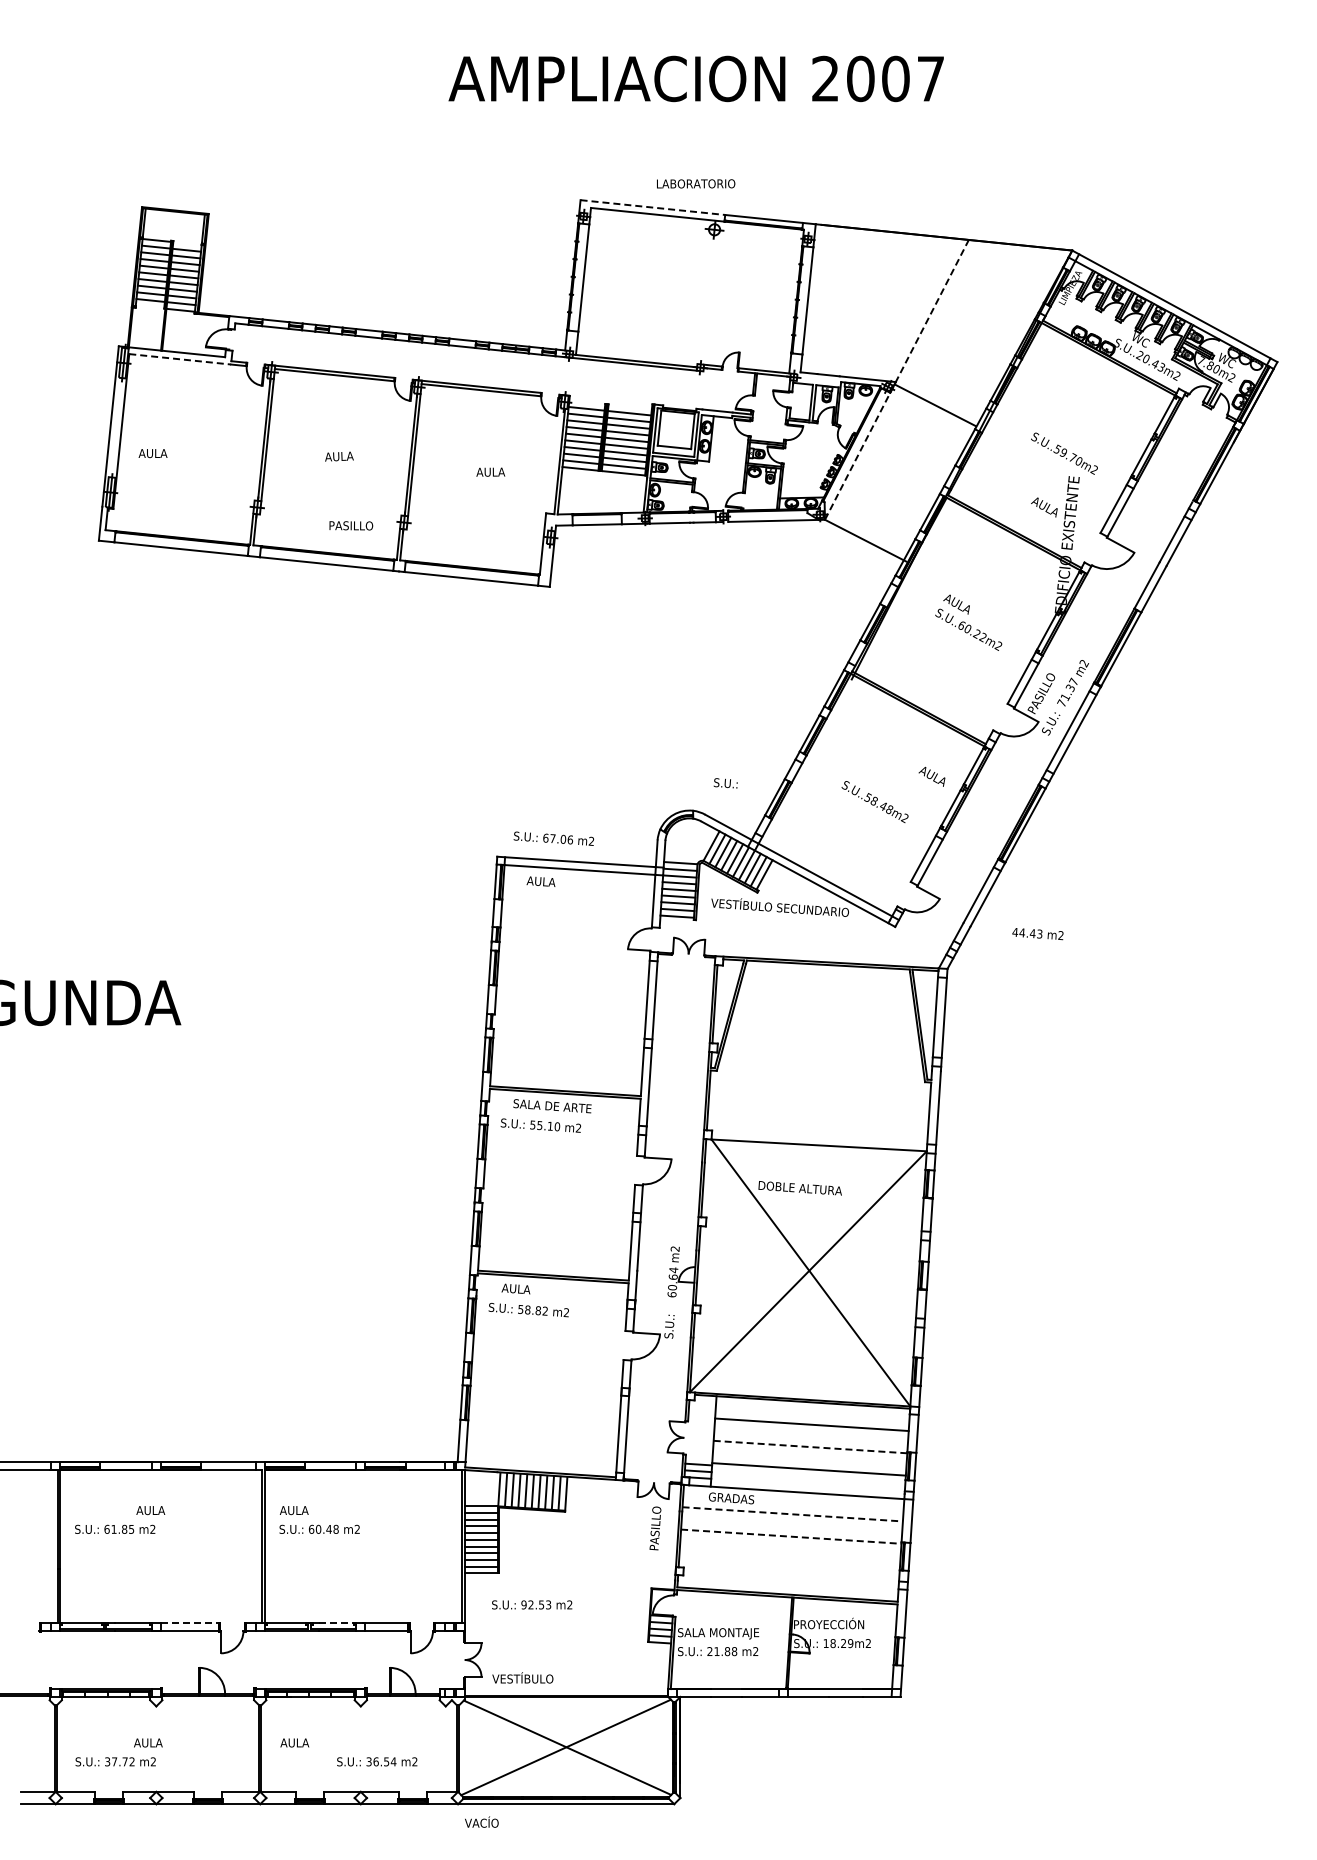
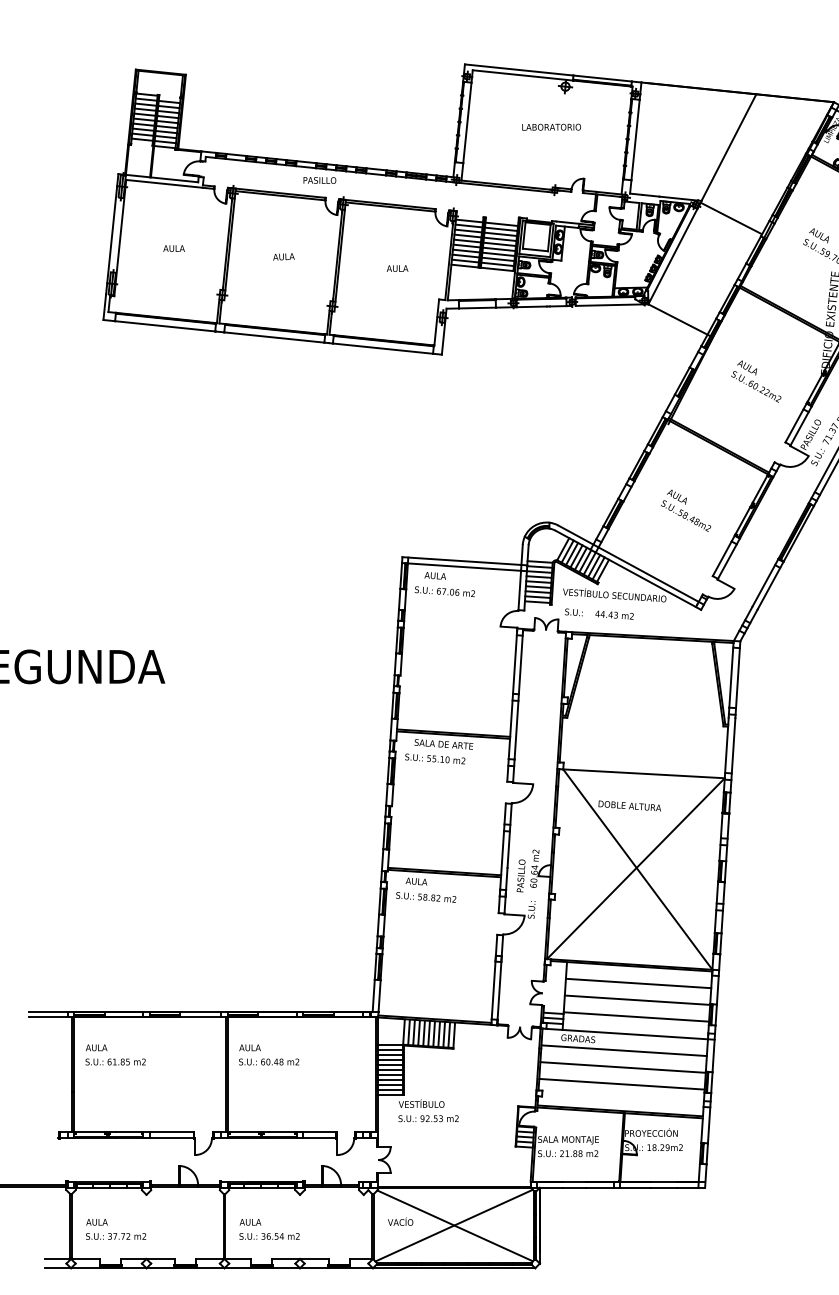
text: (696, 183) -> (551, 126), moved
line: (652, 207) -> (518, 69), dashed -> solid
line: (180, 359) -> (164, 184), dashed -> solid
line: (897, 379) -> (702, 199), dashed -> solid
text: (152, 453) -> (173, 248), moved
text: (1044, 507) -> (819, 235), moved
text: (351, 525) -> (320, 180), moved
text: (931, 776) -> (676, 496), moved
text: (725, 783) -> (573, 612), moved
text: (553, 838) -> (444, 591), moved
text: (1037, 934) -> (614, 615), moved
line: (811, 1447) -> (638, 1000), dashed -> solid
text: (150, 1510) -> (96, 1047), moved
line: (793, 1514) -> (624, 1050), dashed -> solid
text: (655, 1528) -> (521, 875), moved
line: (791, 1536) -> (623, 1067), dashed -> solid
line: (789, 1558) -> (621, 1083), added
line: (190, 1623) -> (172, 1132), dashed -> solid
line: (338, 1623) -> (283, 1132), dashed -> solid
text: (522, 1677) -> (421, 1103), moved
text: (148, 1742) -> (97, 1221), moved
text: (377, 1761) -> (269, 1236), moved
text: (481, 1821) -> (400, 1221), moved

